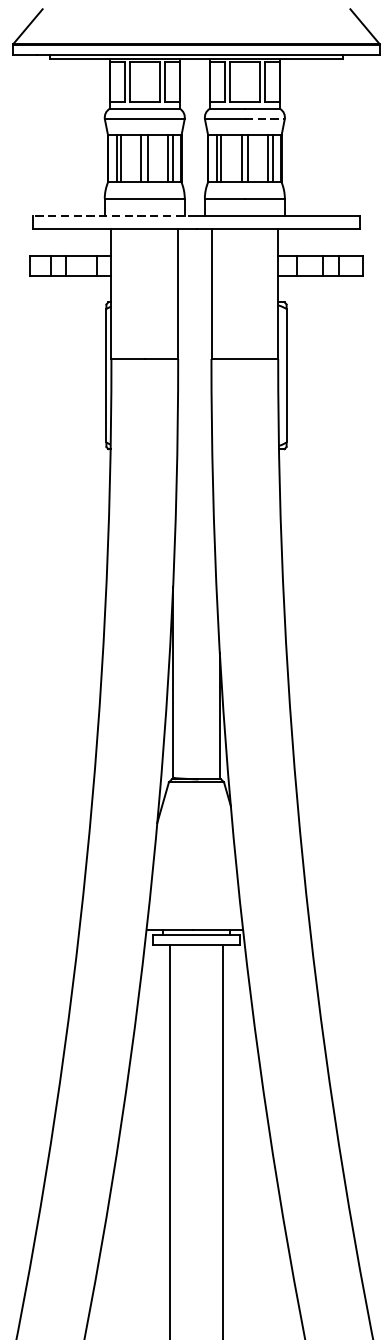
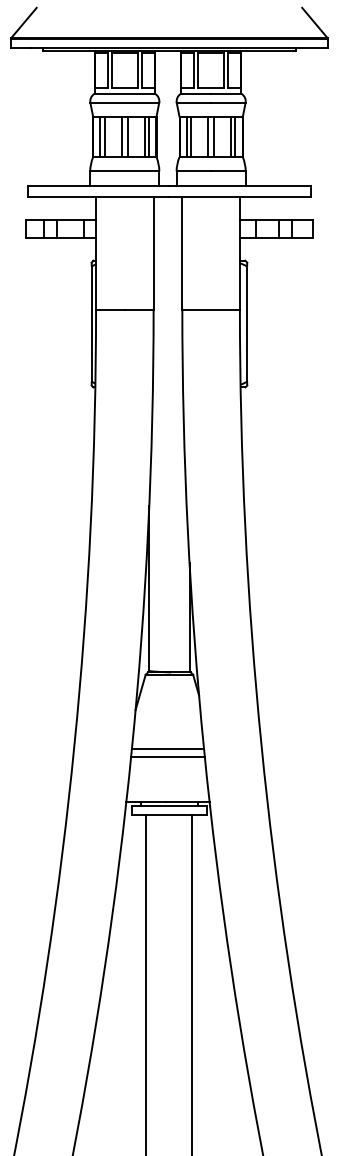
line: (264, 118) -> (228, 102), dashed -> solid
line: (114, 215) -> (98, 185), dashed -> solid
line: (194, 867) -> (167, 748), added
line: (194, 876) -> (167, 756), added

